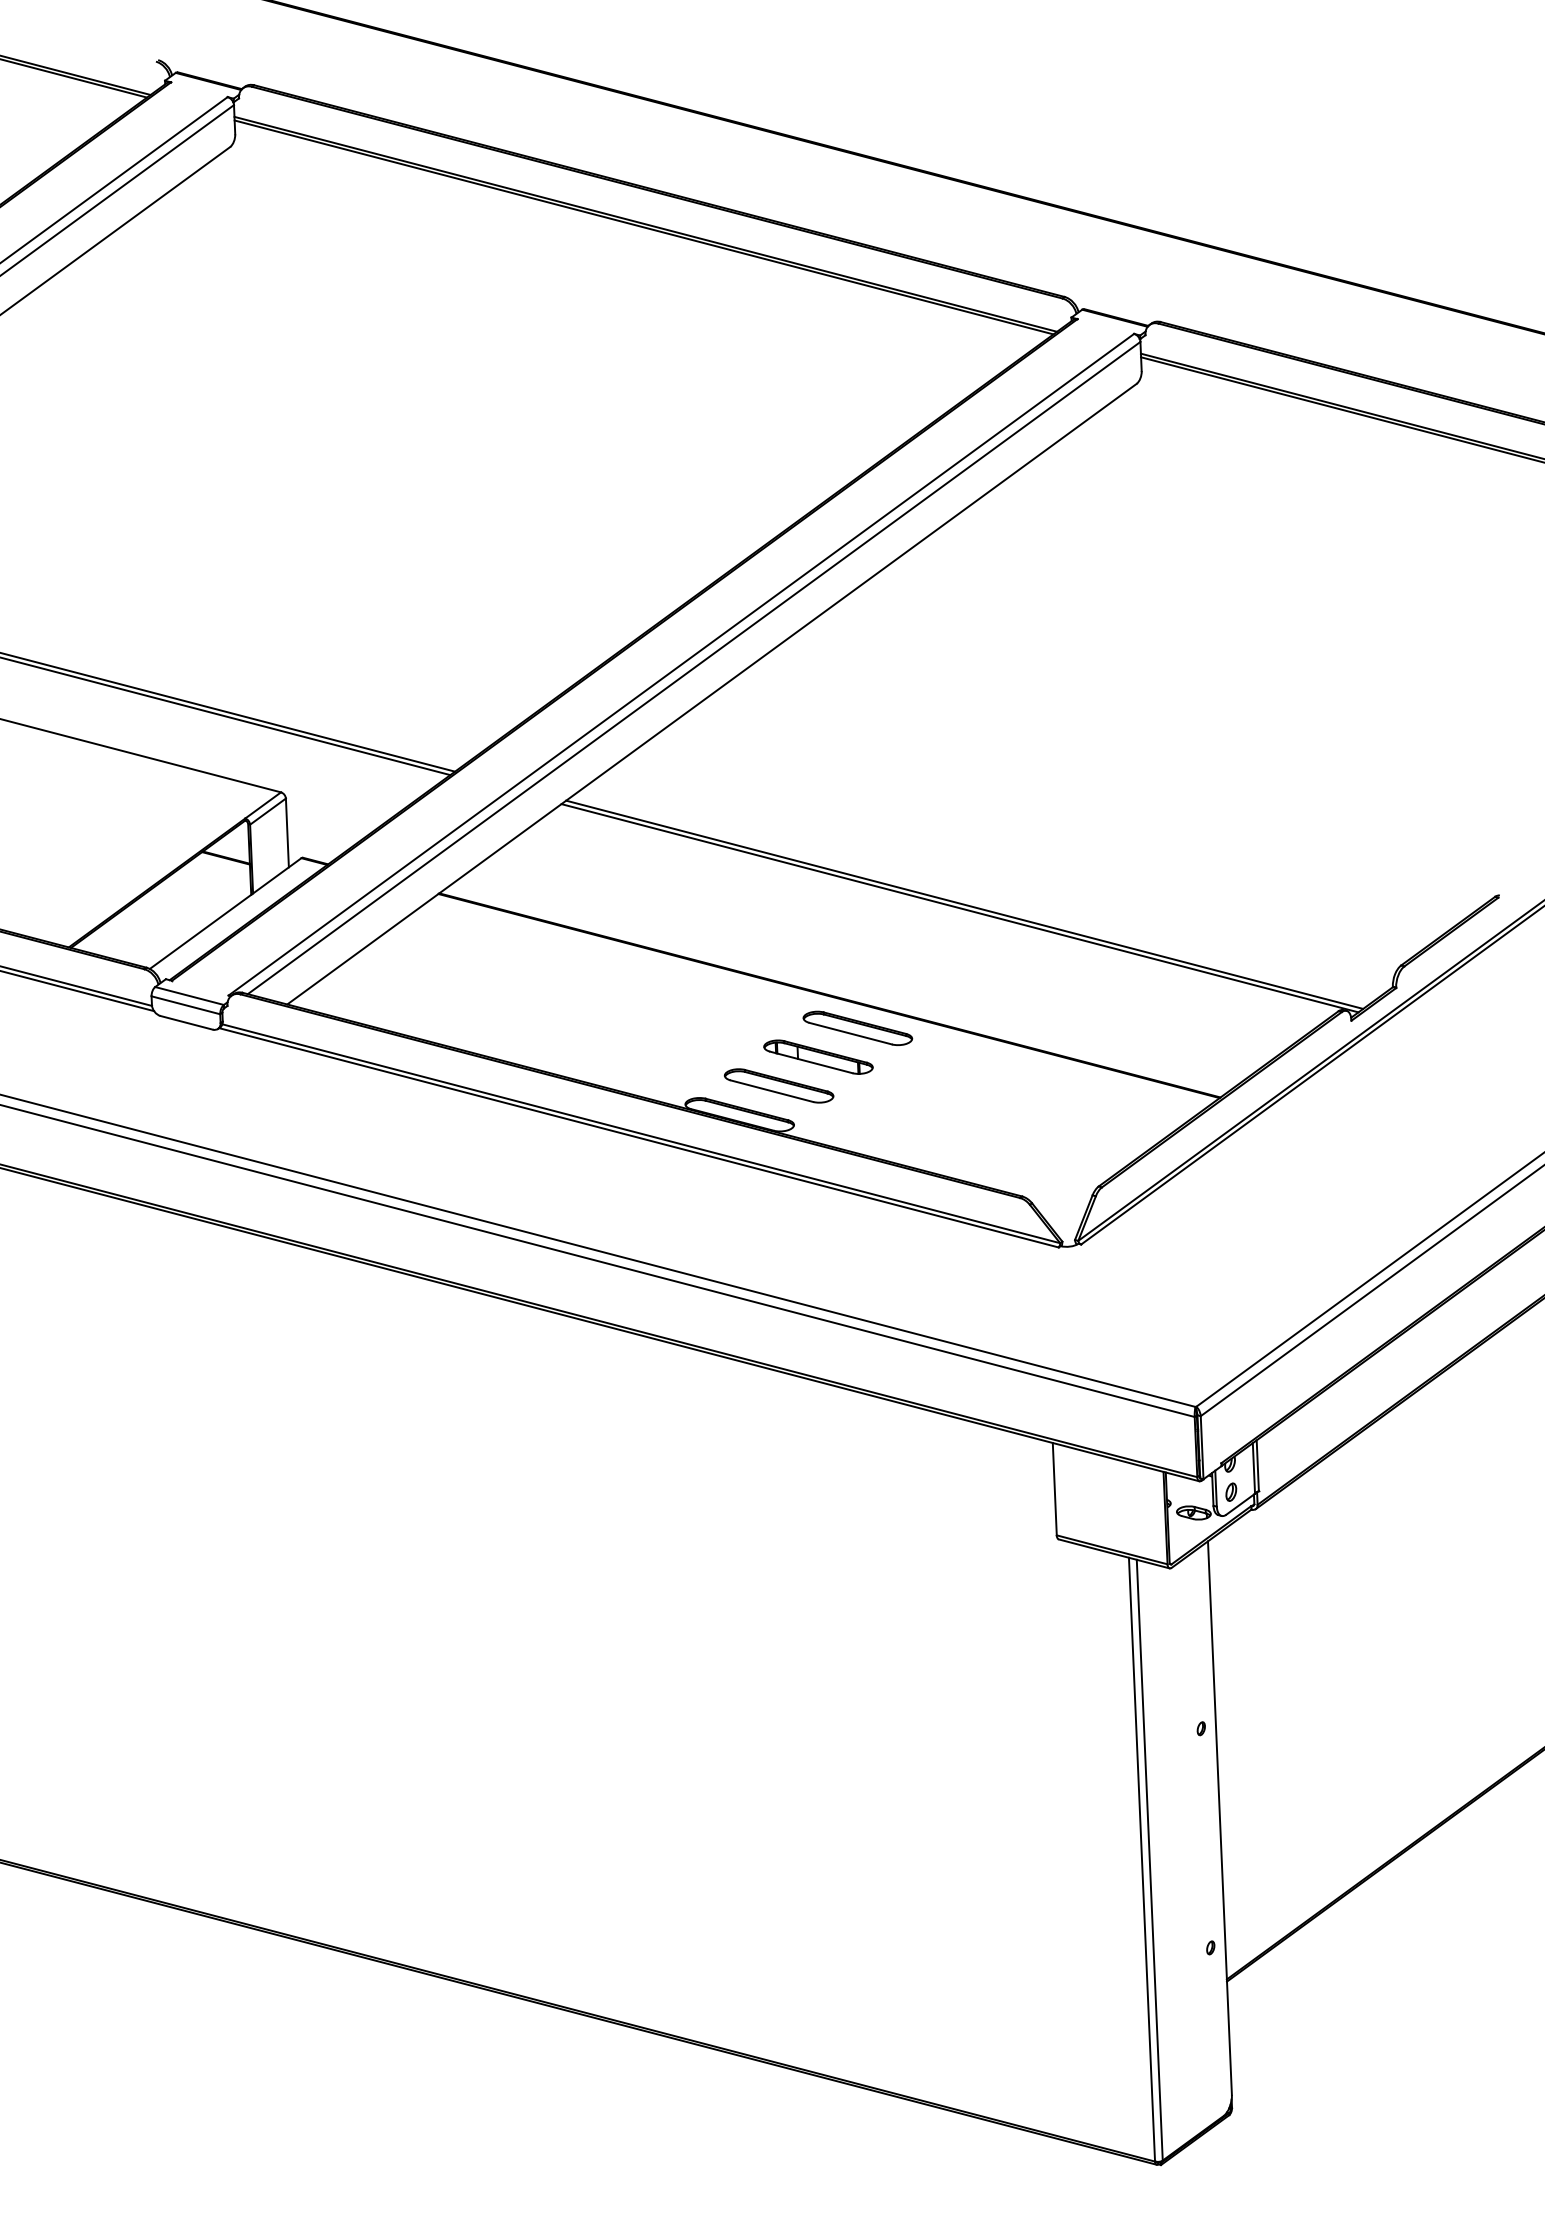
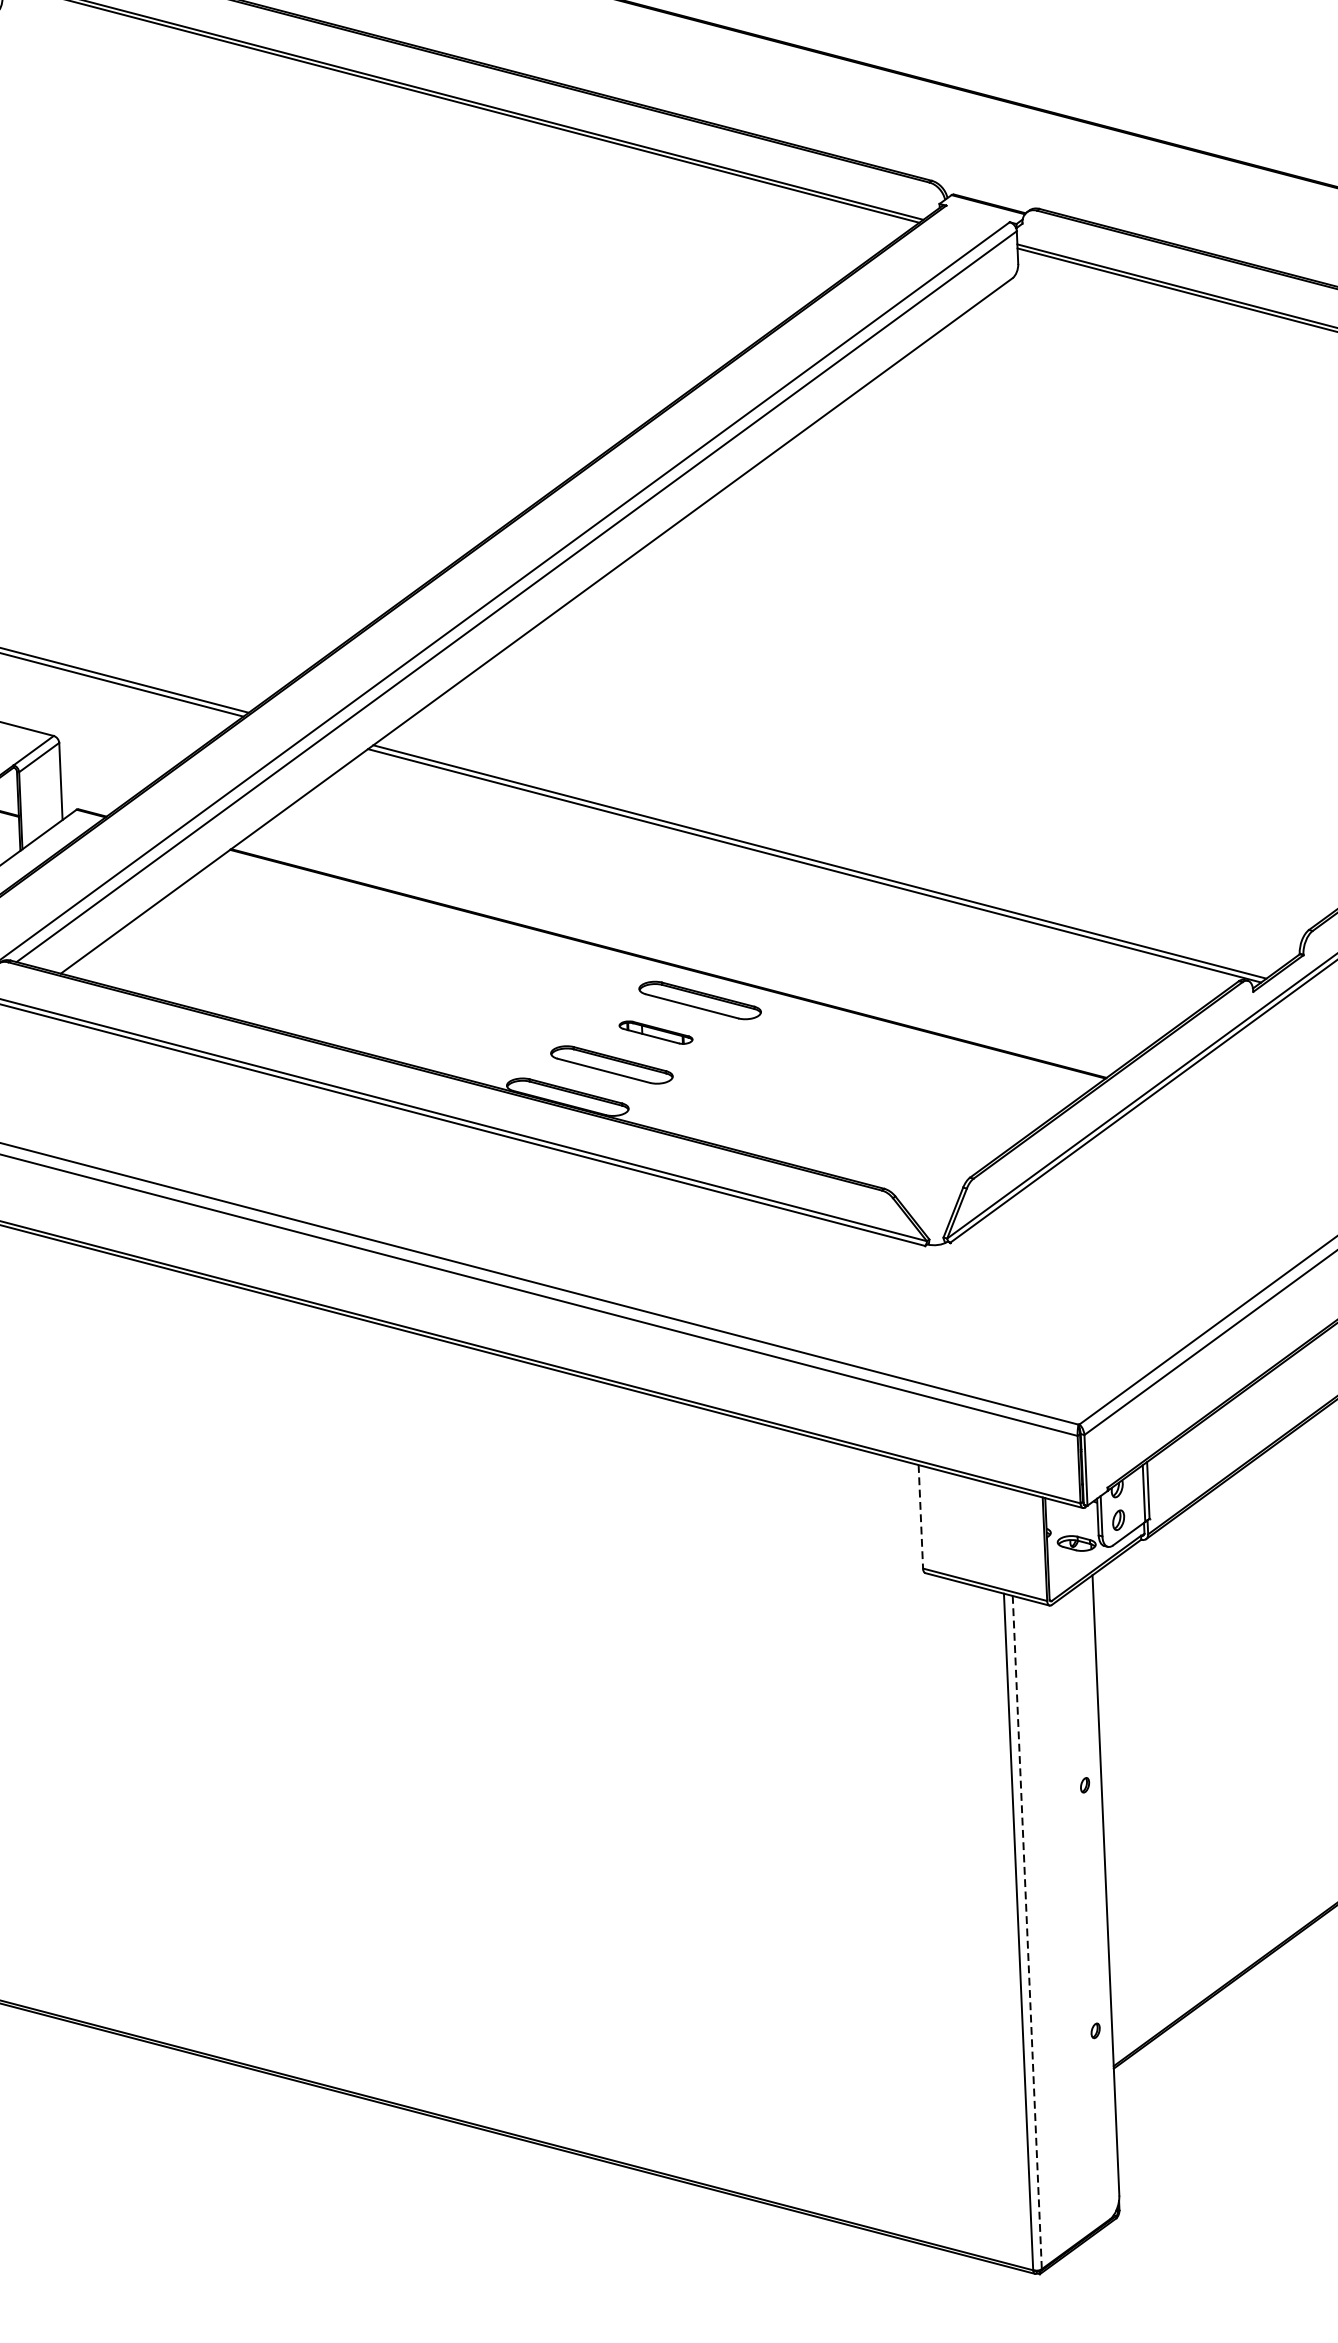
part: (818, 1056) -> (656, 1031), size x0.6
line: (1054, 1489) -> (920, 1517), solid -> dashed
line: (1149, 1860) -> (1026, 1932), solid -> dashed

